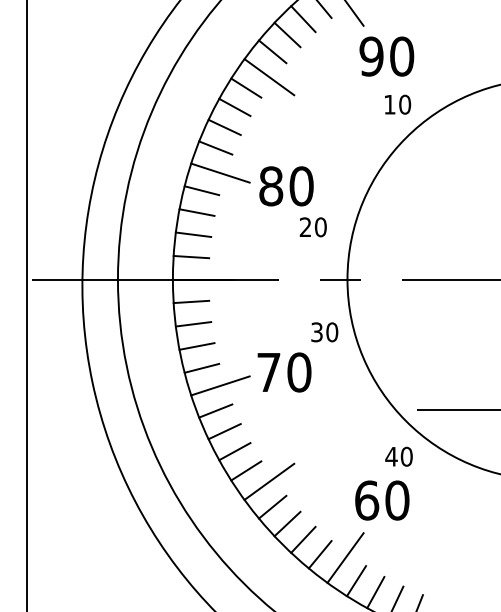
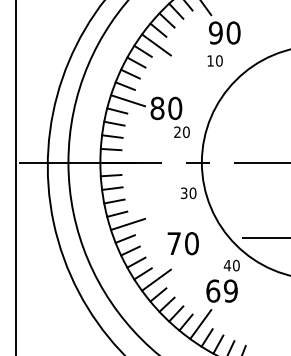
text: (396, 103) -> (214, 60), moved
text: (283, 372) -> (182, 243), moved
text: (396, 499) -> (230, 290), 60 -> 69

